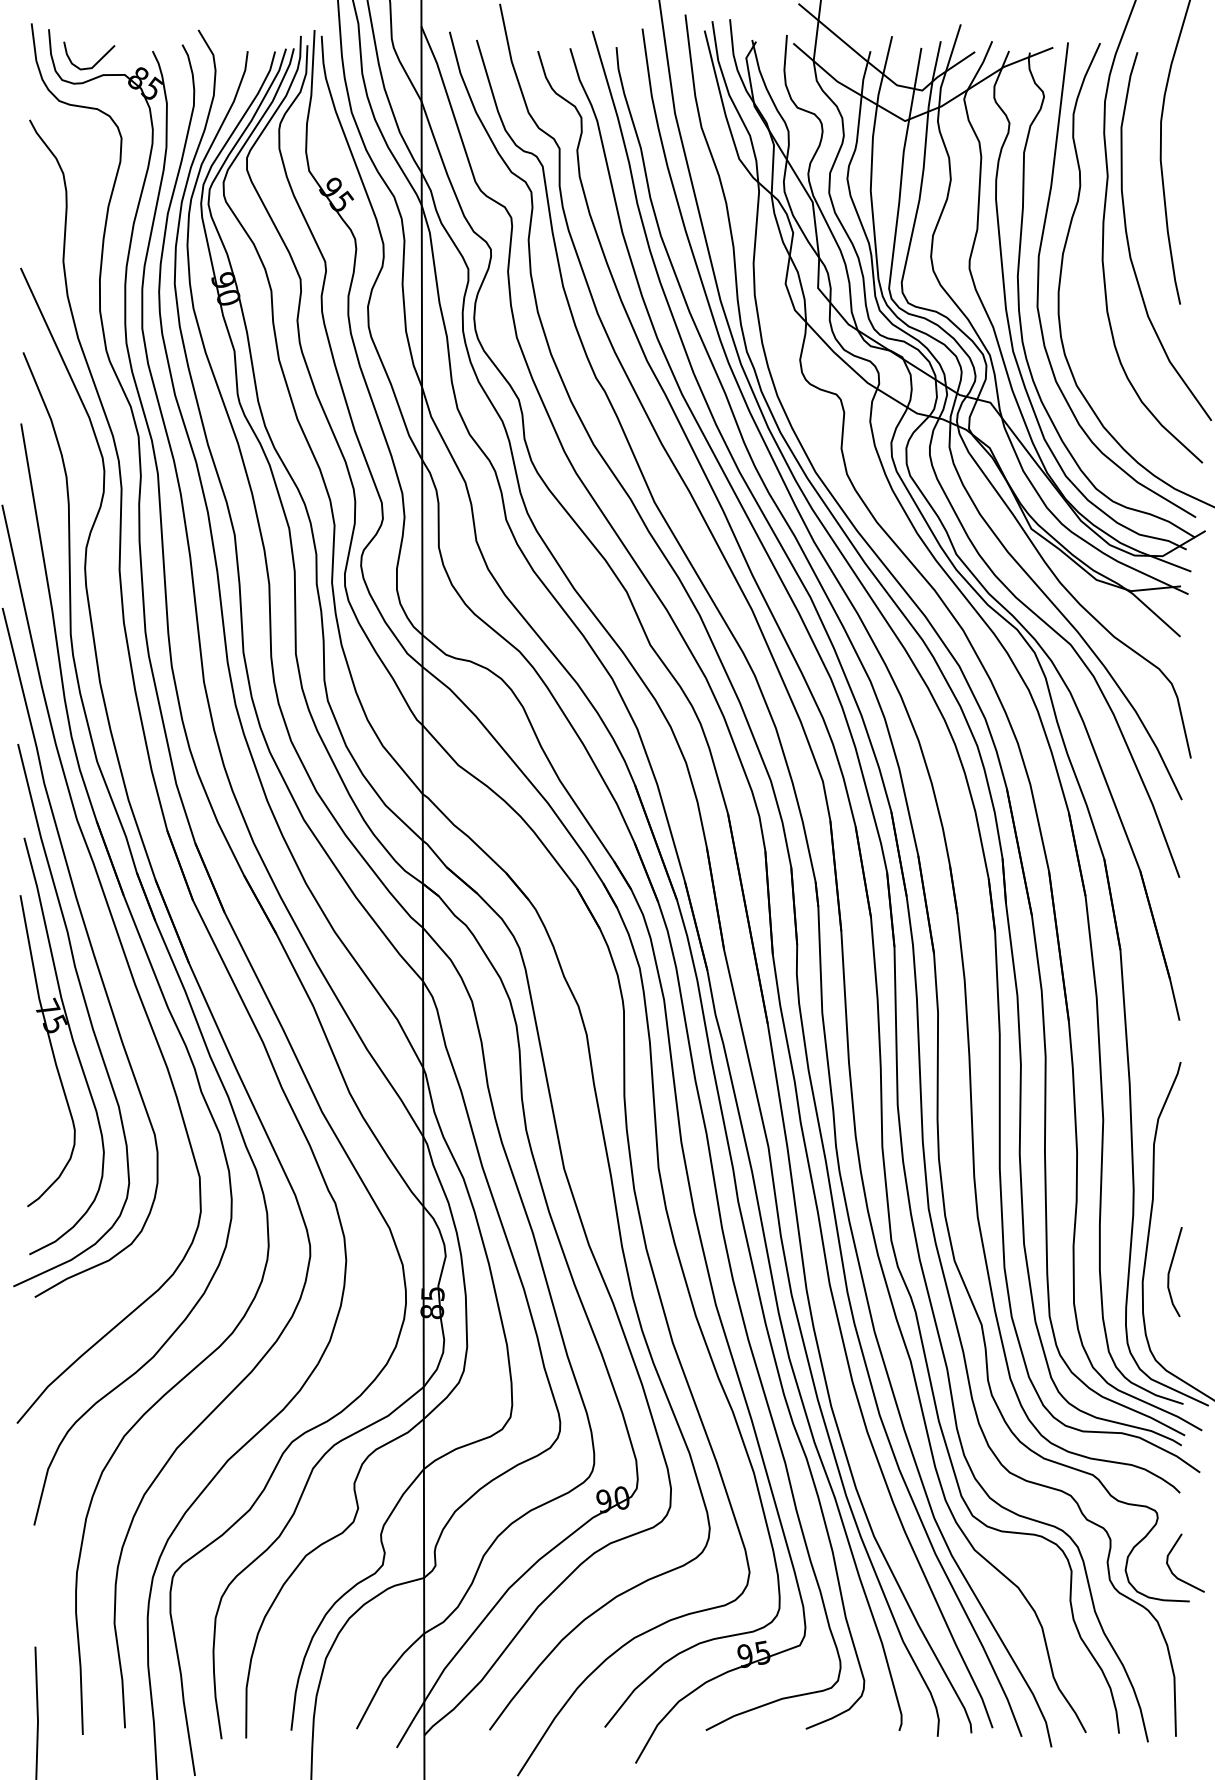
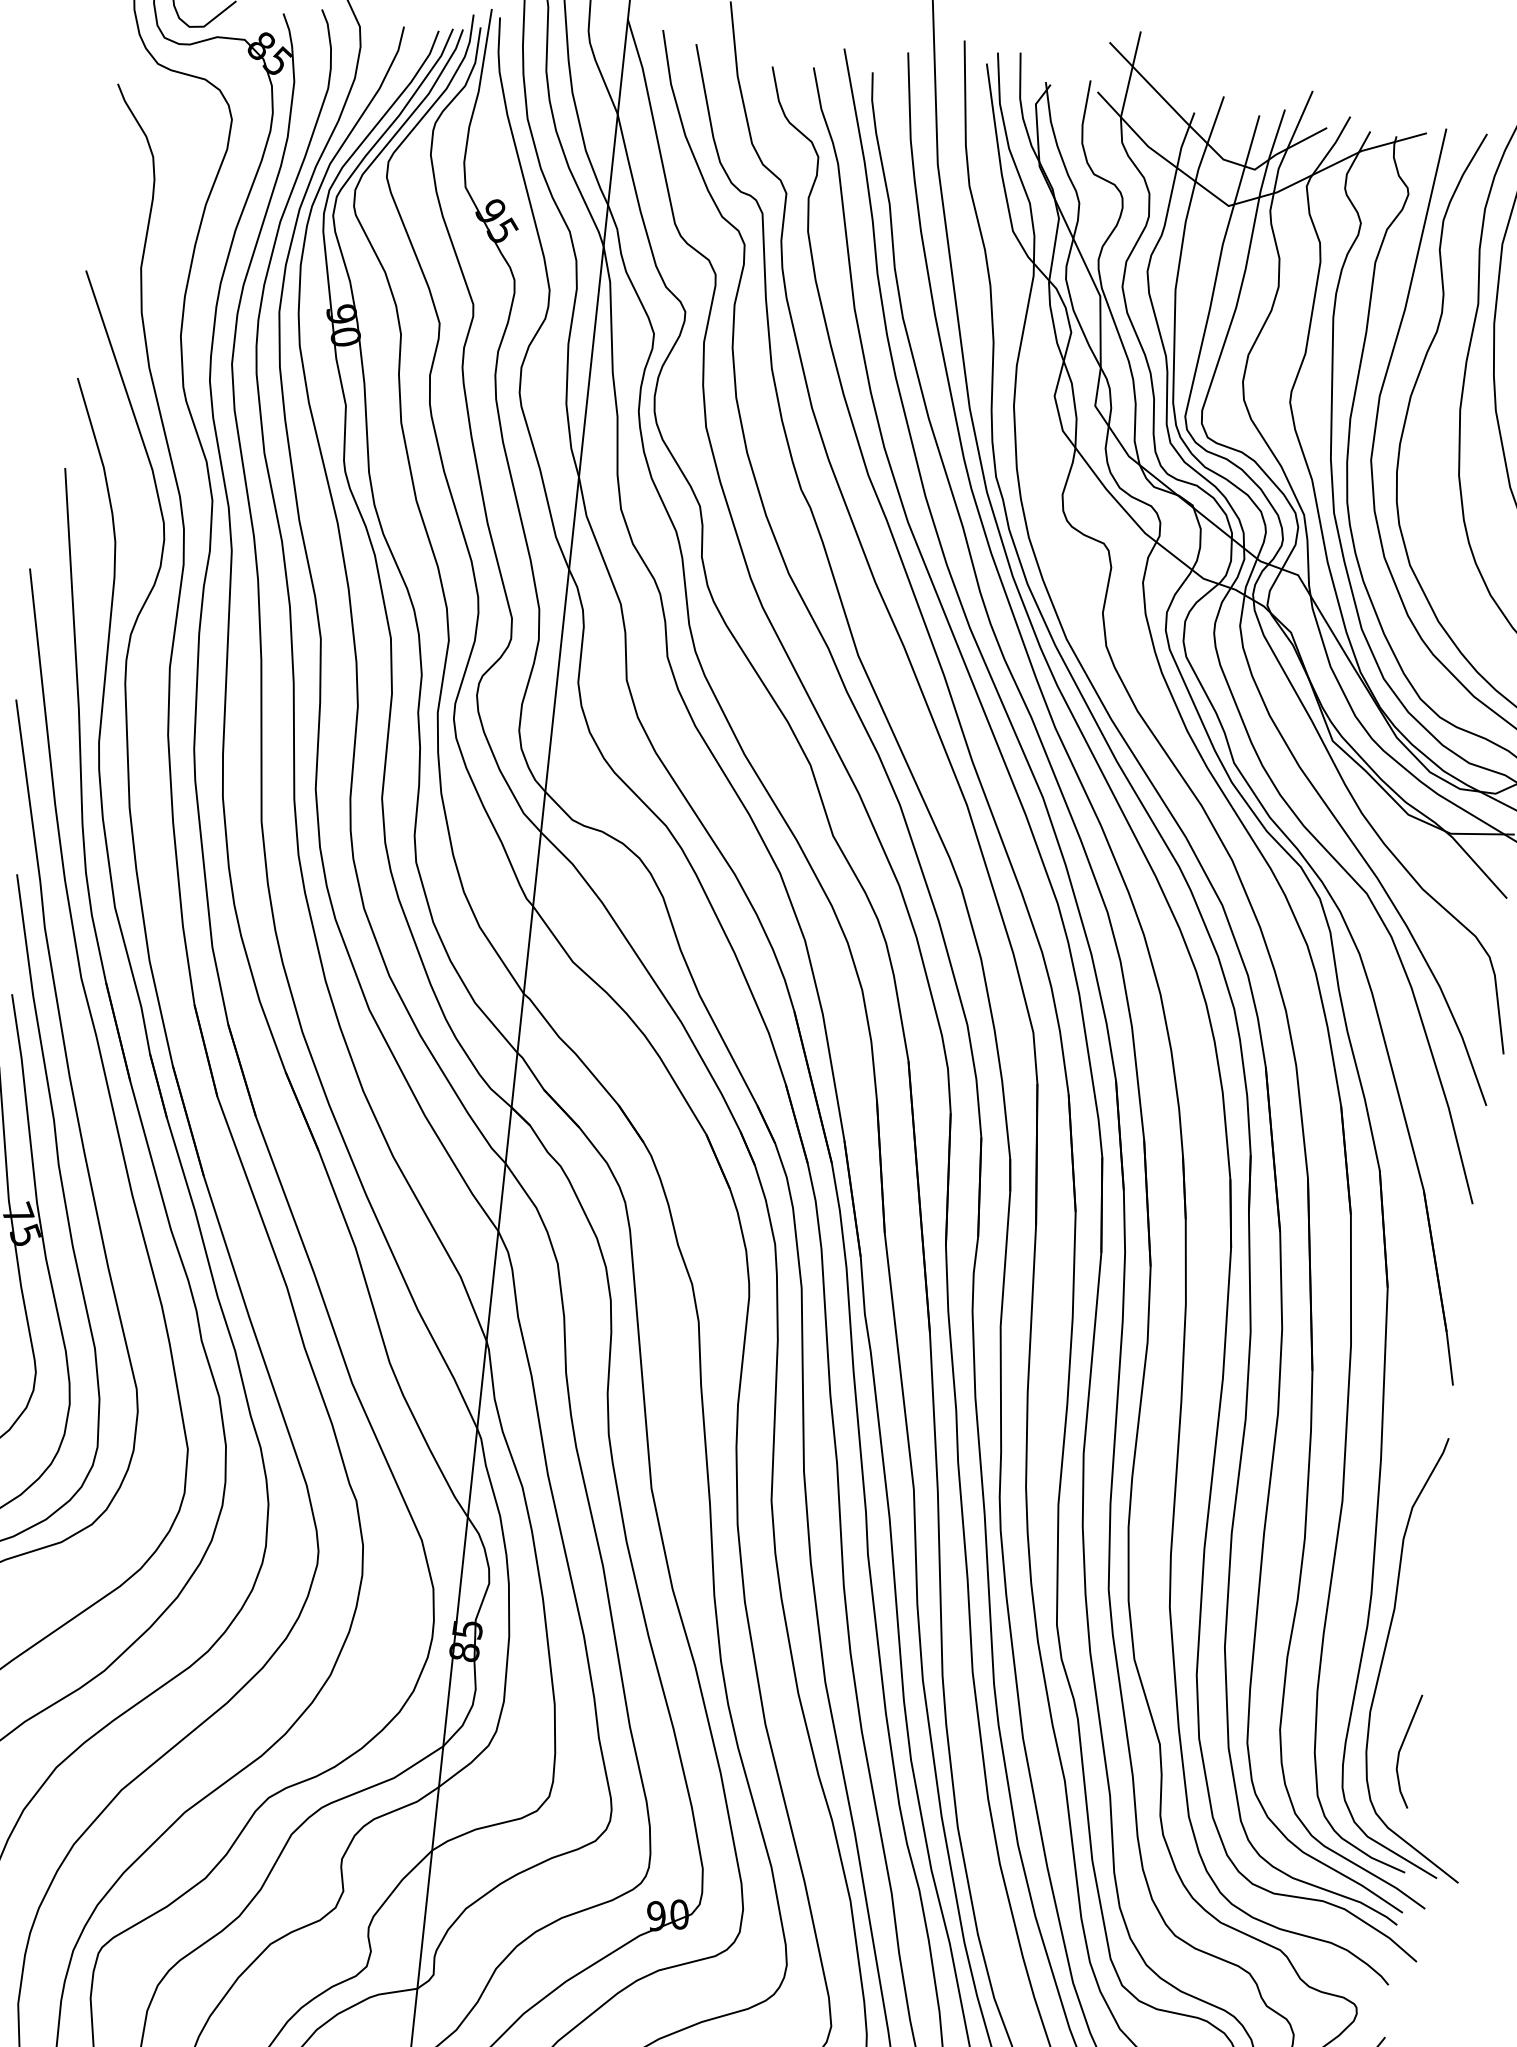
line: (1170, 1271) -> (1401, 1749), moved

